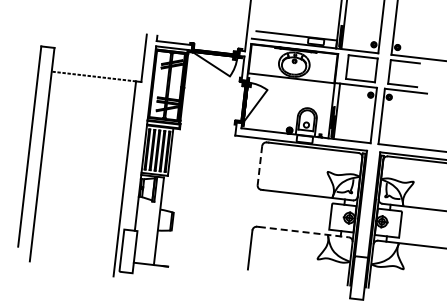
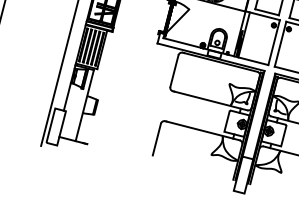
line: (259, 165) -> (174, 70), dashed -> solid
line: (304, 232) -> (203, 131), dashed -> solid

